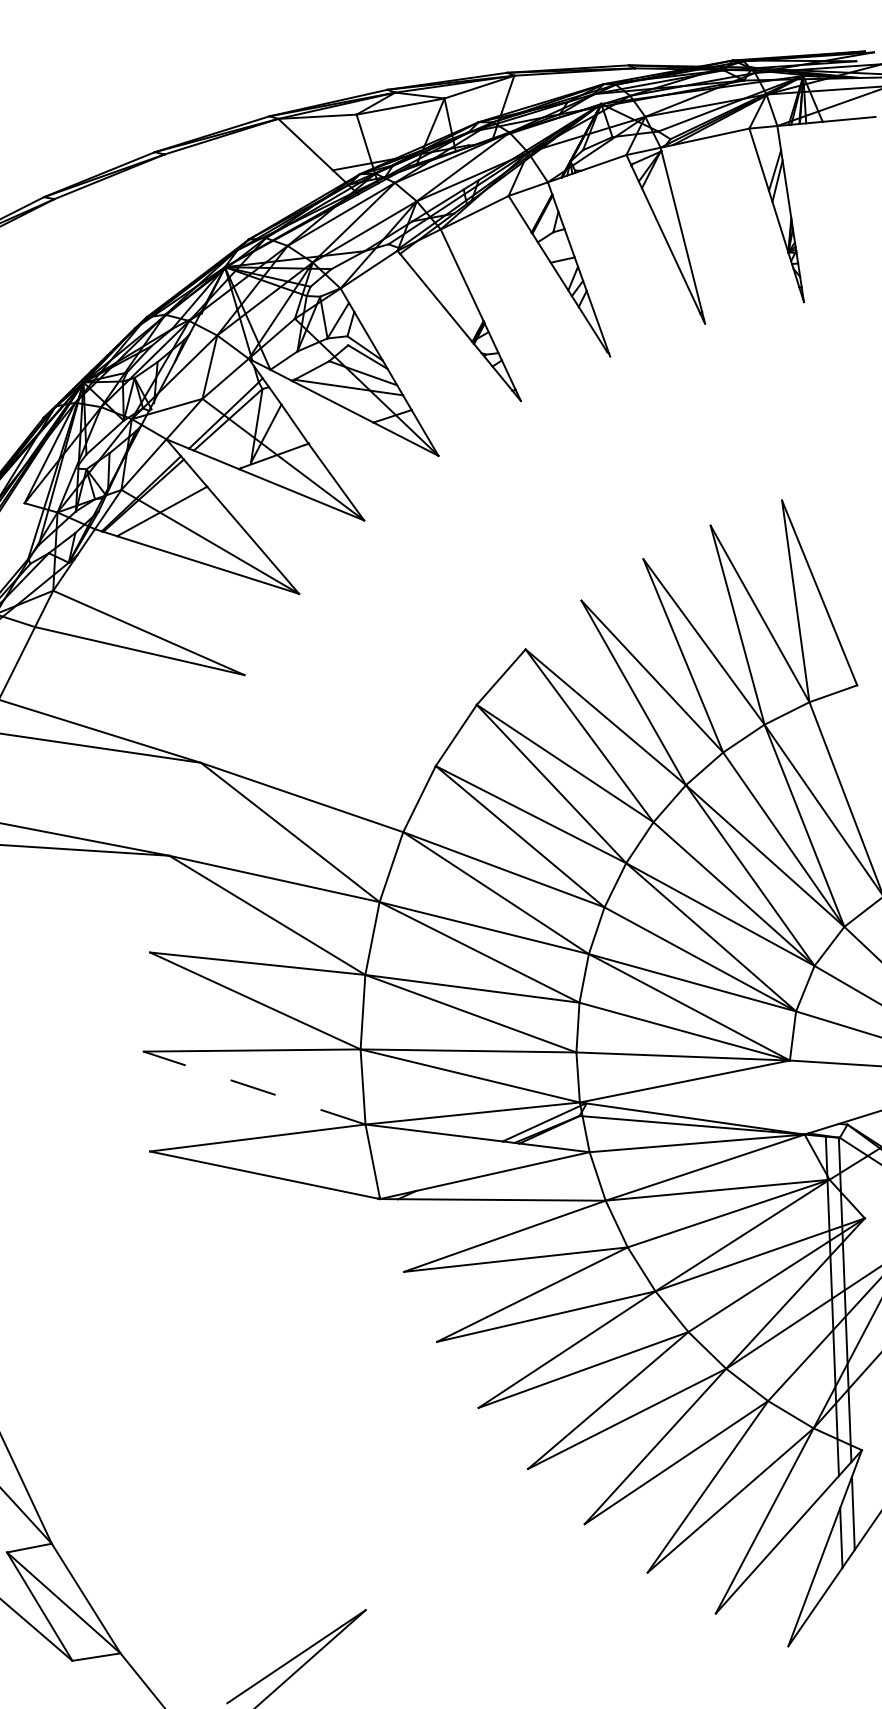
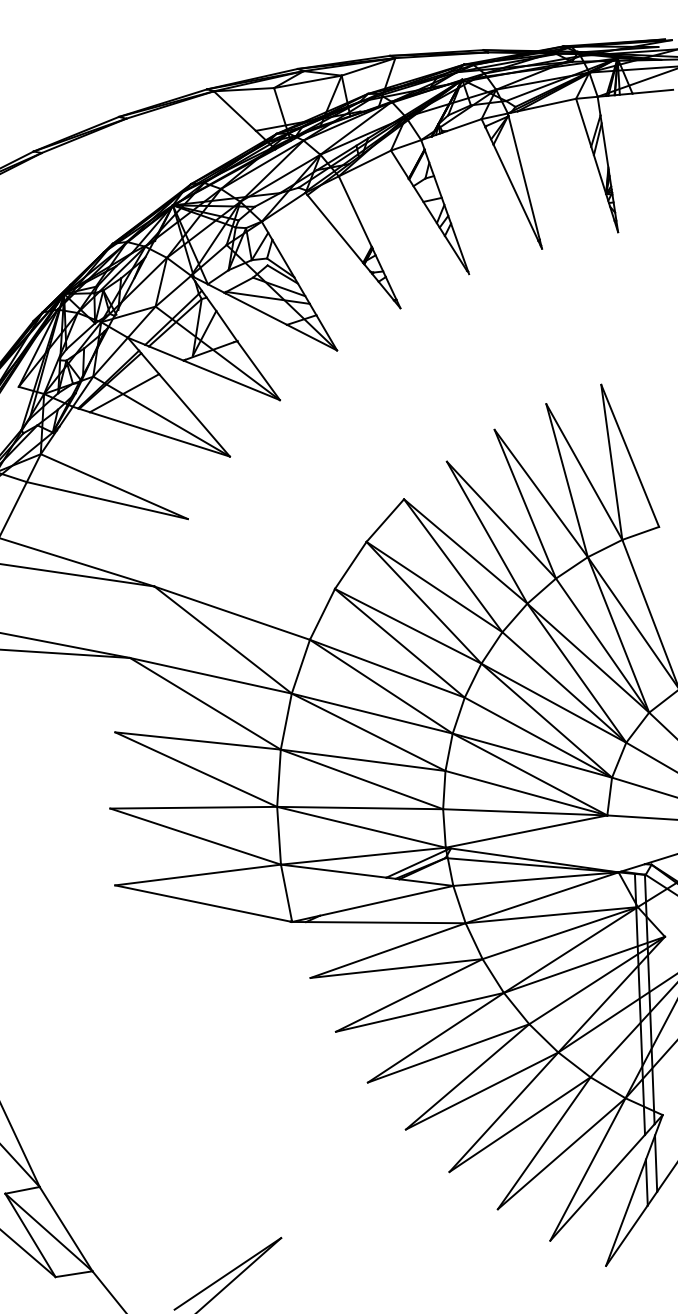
line: (254, 1087) -> (195, 836), dashed -> solid

